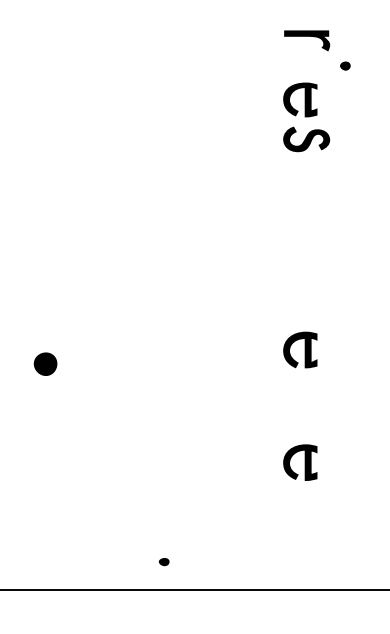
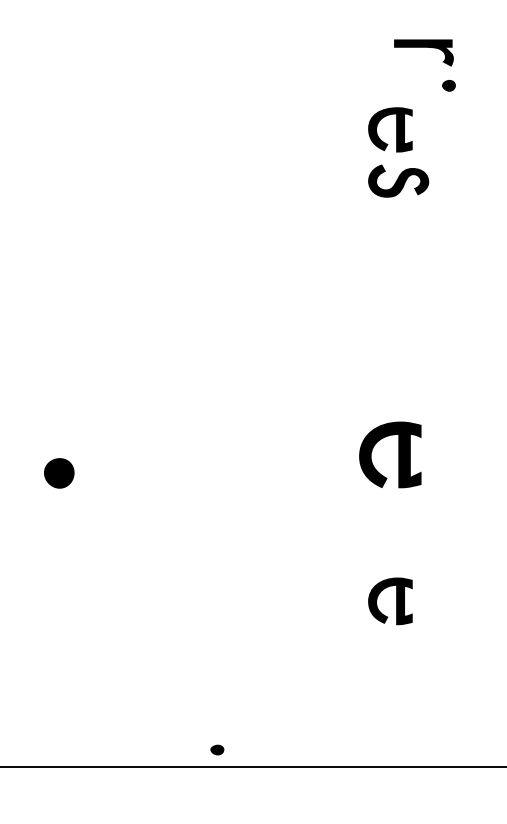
part: (307, 40) -> (424, 52), moved
part: (300, 349) -> (390, 454), size x1.4
part: (163, 562) -> (216, 750), moved

